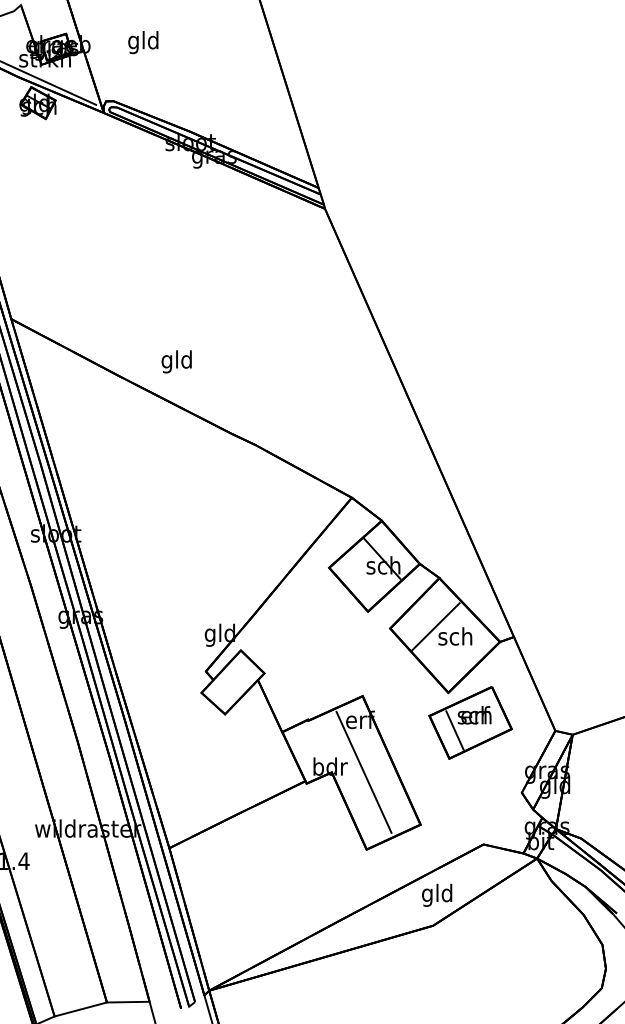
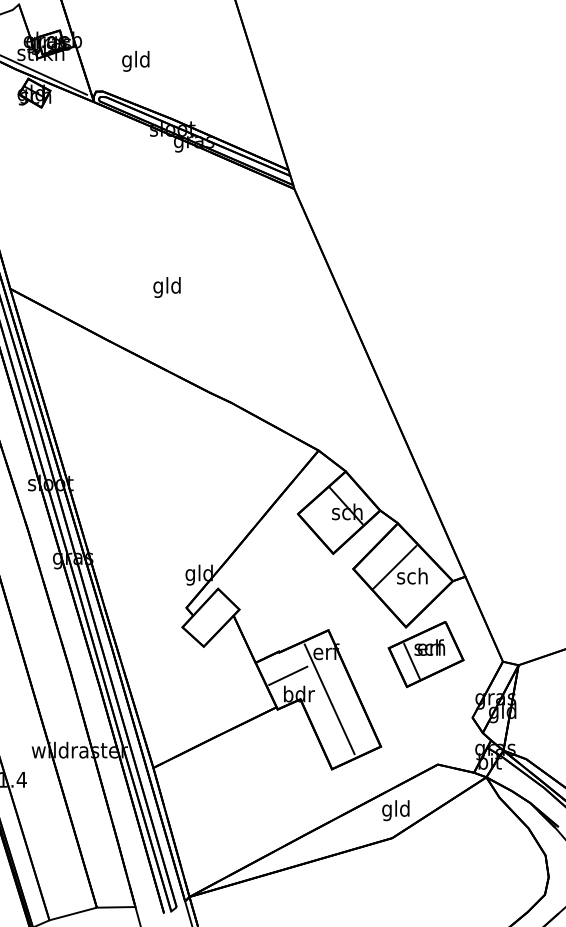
text: (142, 42) -> (135, 61), moved
text: (176, 361) -> (166, 287), moved
line: (318, 746) -> (288, 675), added

